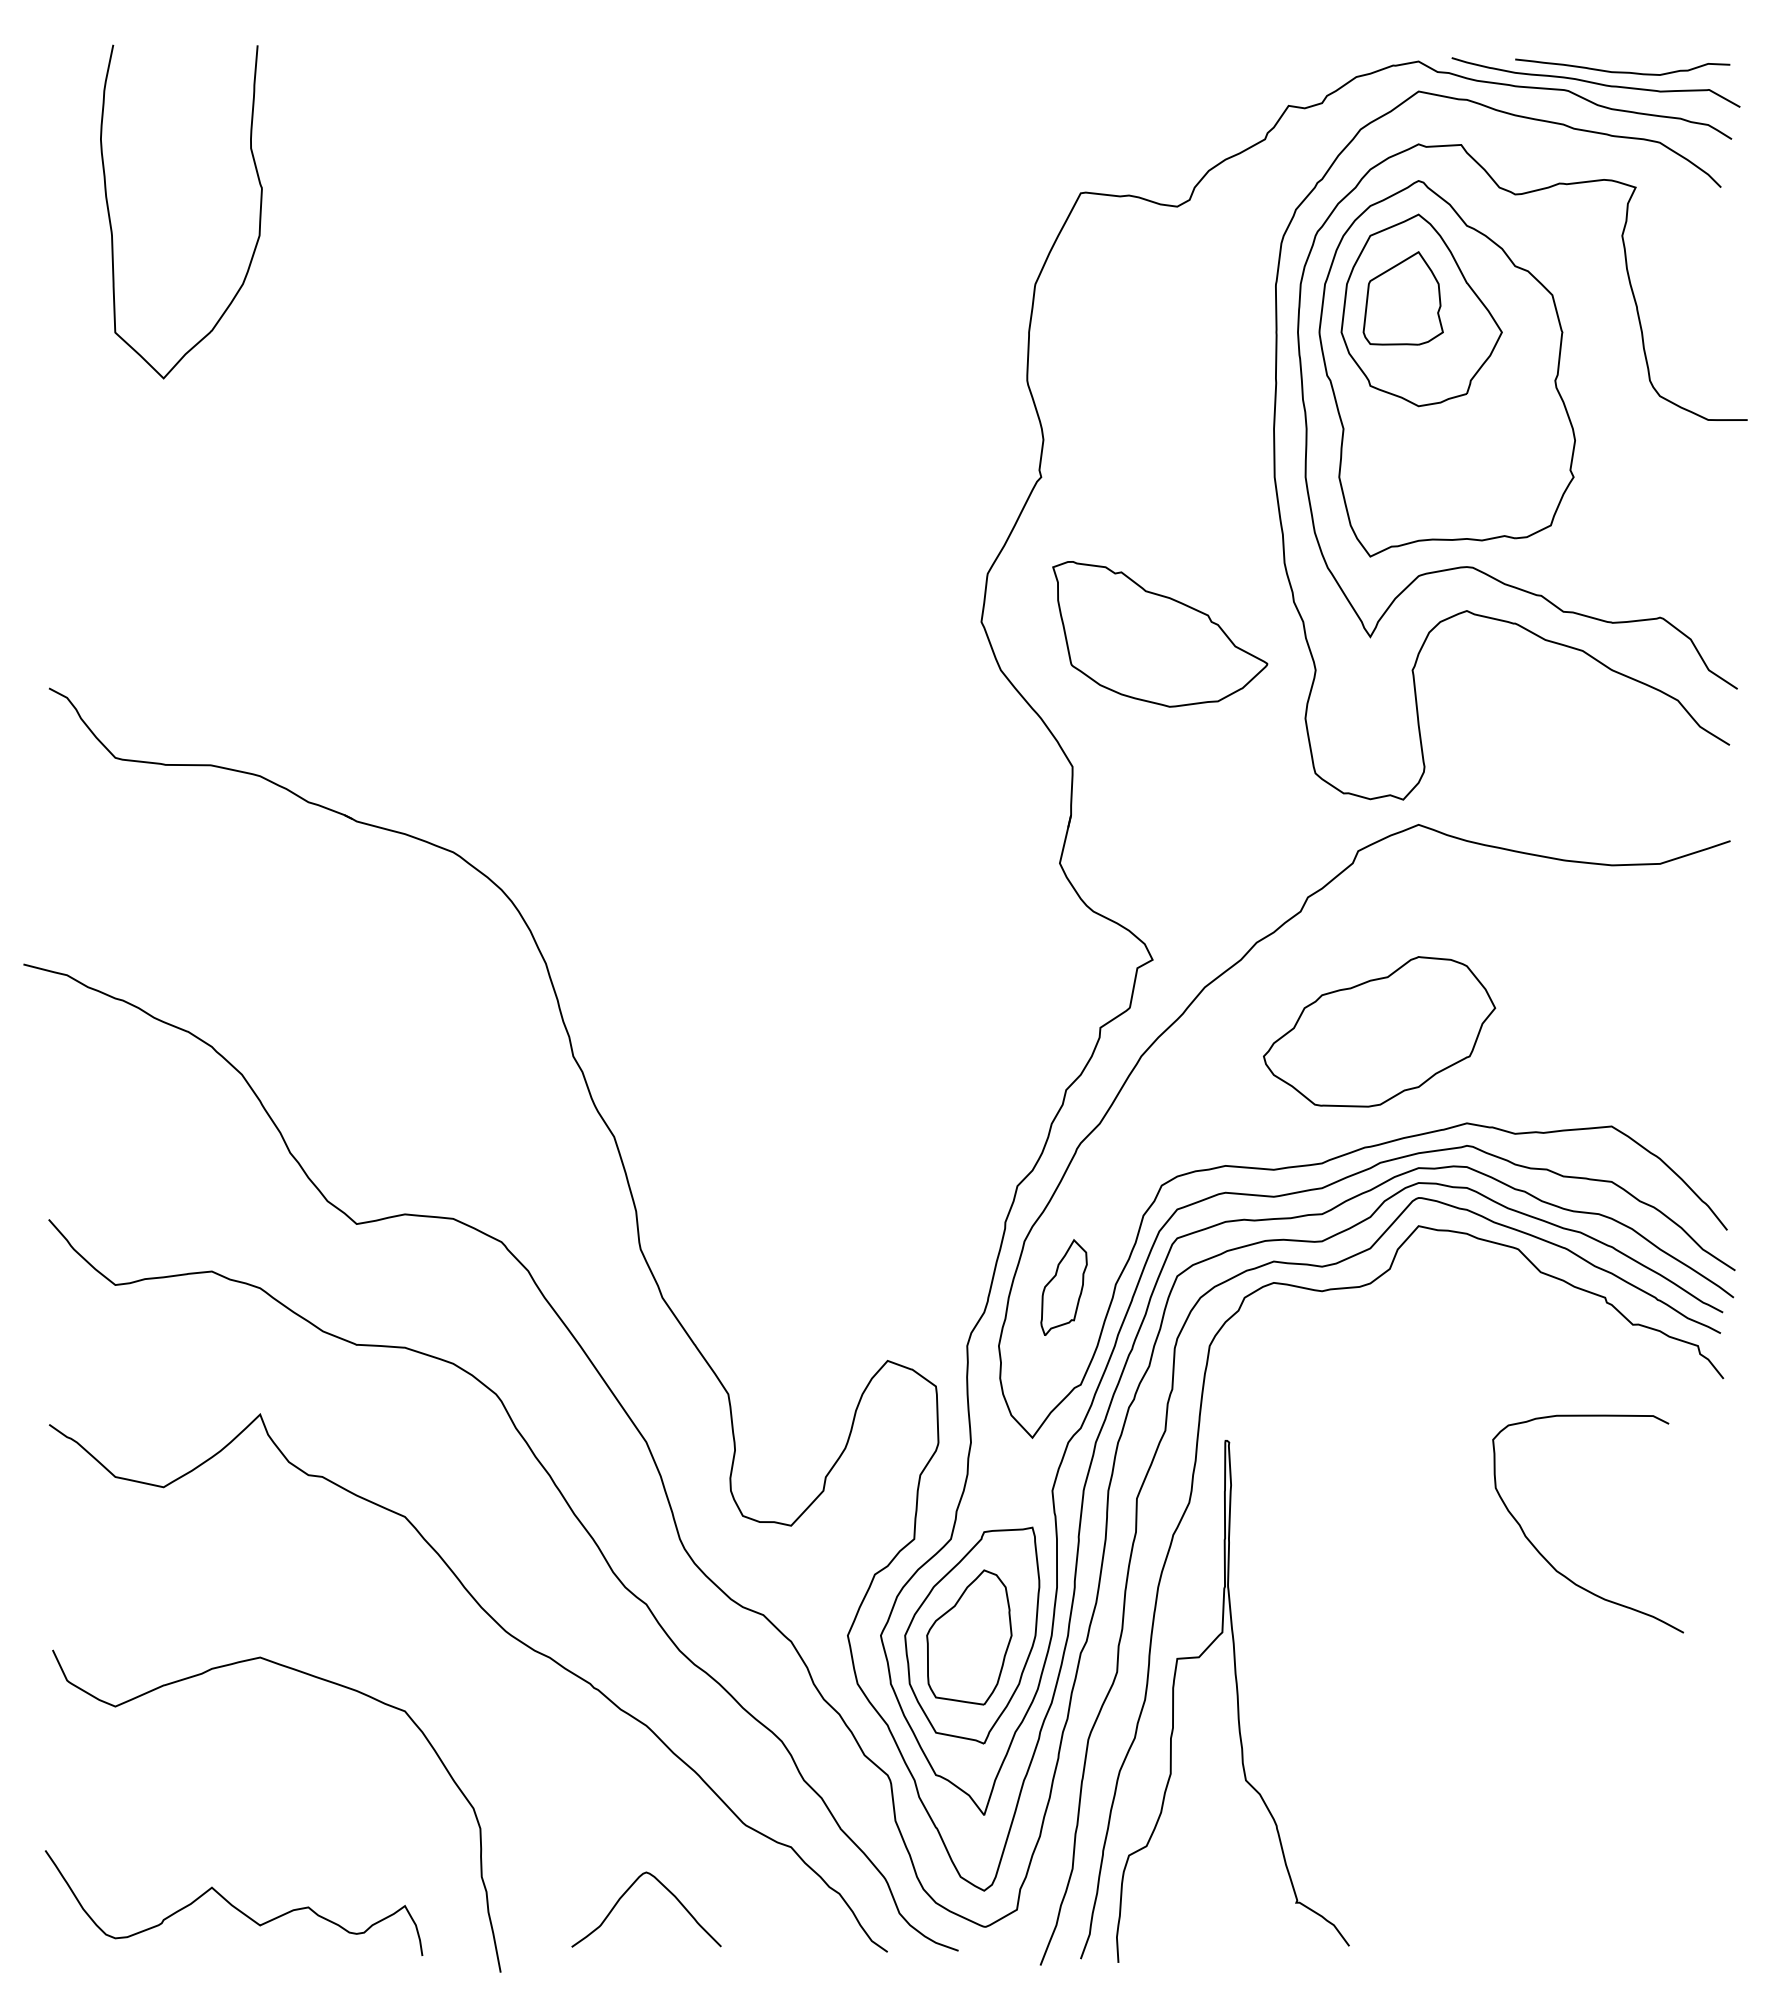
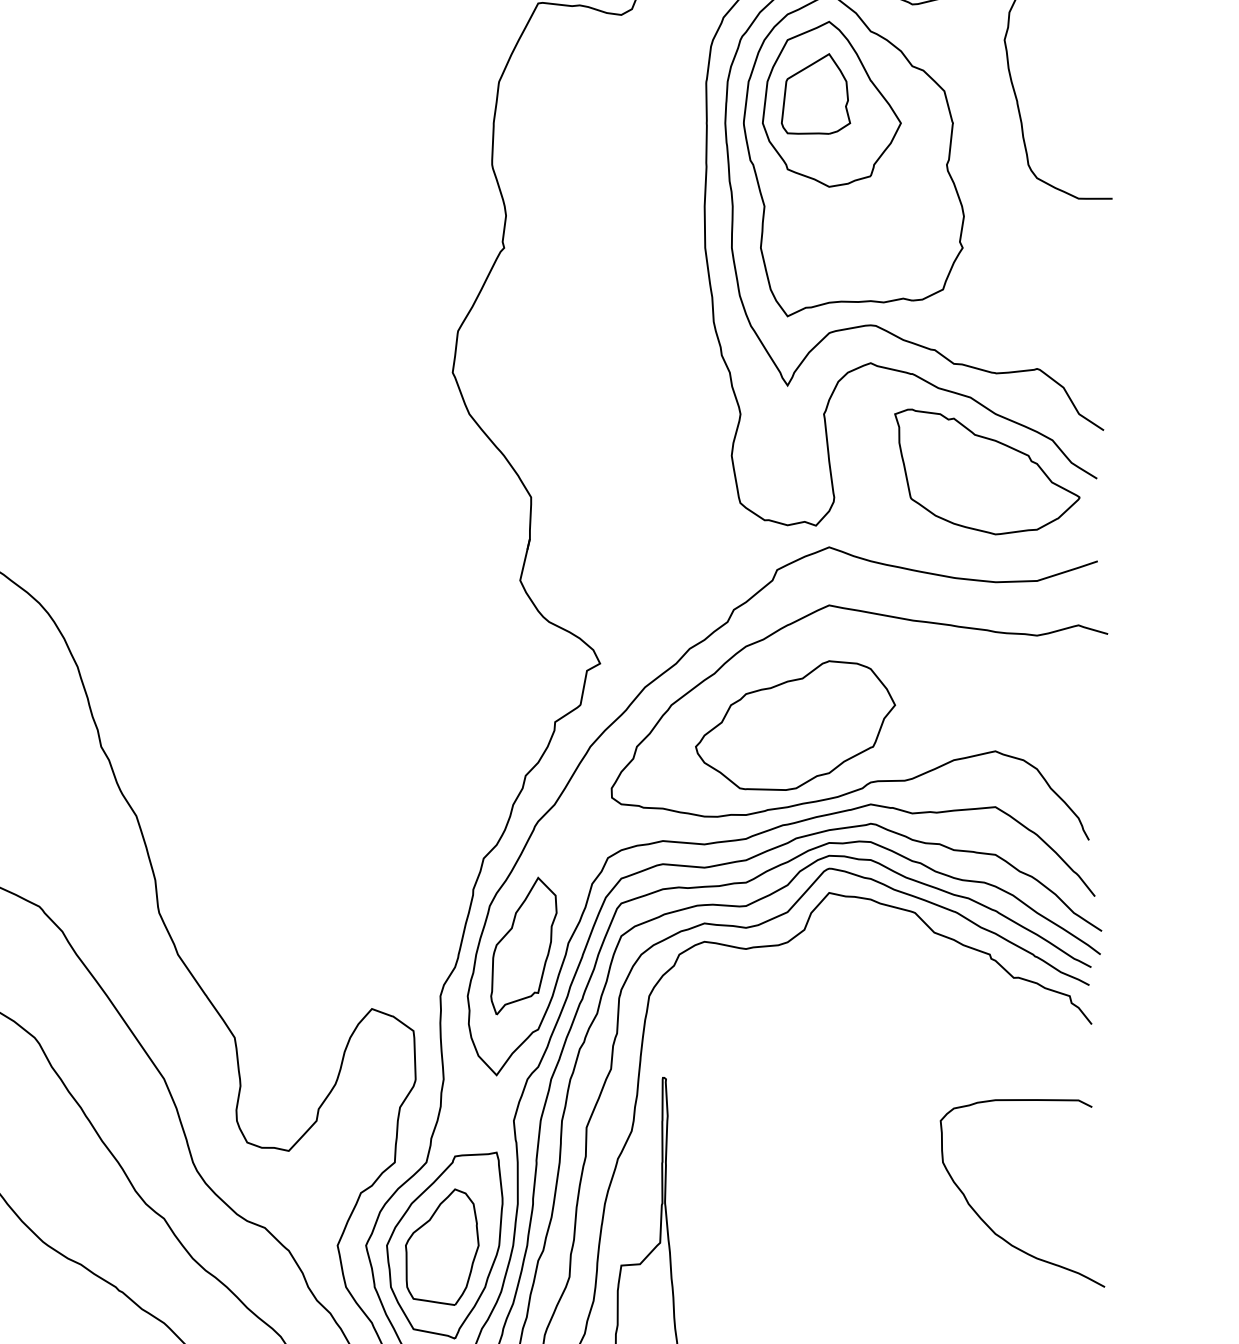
part: (1160, 634) -> (987, 472), moved
curve: (1467, 1096) -> (871, 781), added
part: (1063, 1287) -> (523, 945), size x1.67
curve: (1547, 1559) -> (987, 1223), moved

